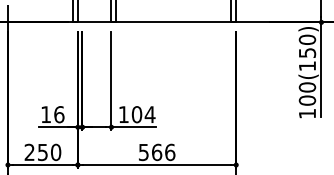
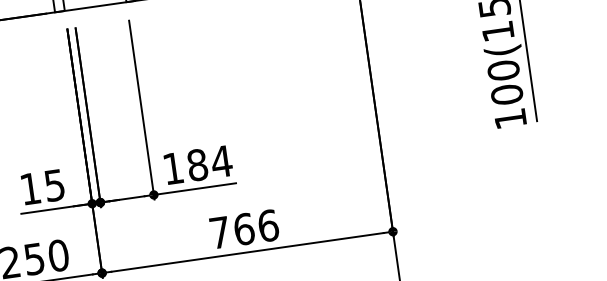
text: (59, 114) -> (55, 185), 16 -> 15
text: (136, 114) -> (196, 164), 104 -> 184
text: (143, 152) -> (219, 232), 566 -> 766

